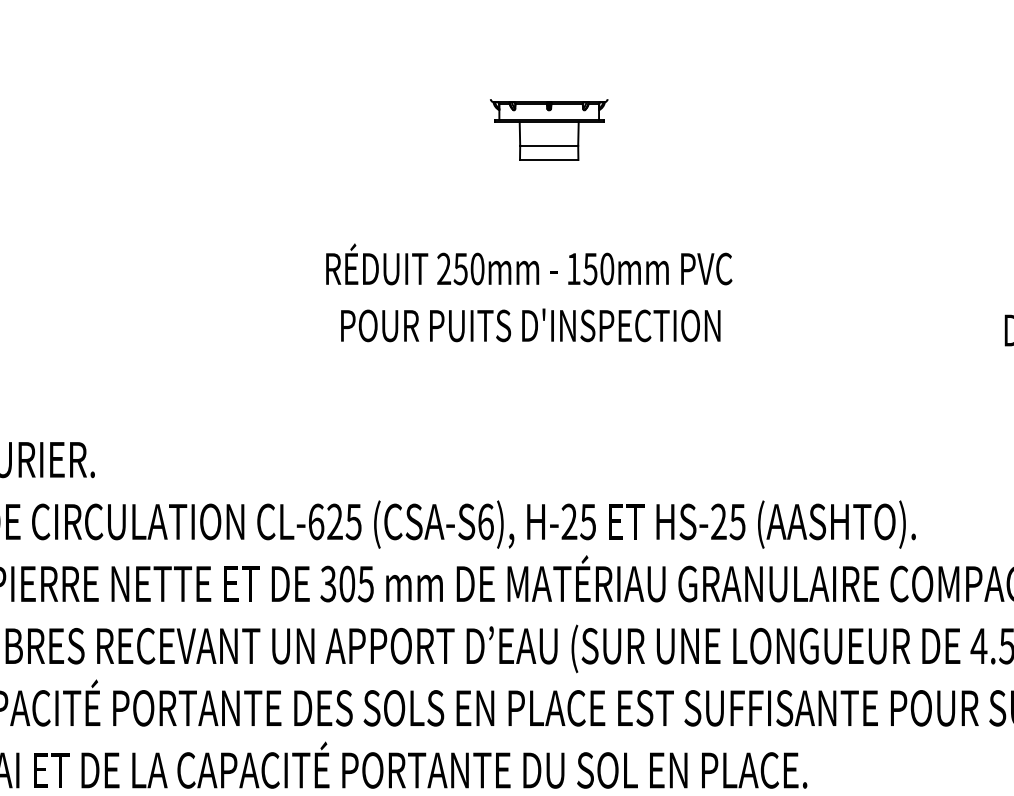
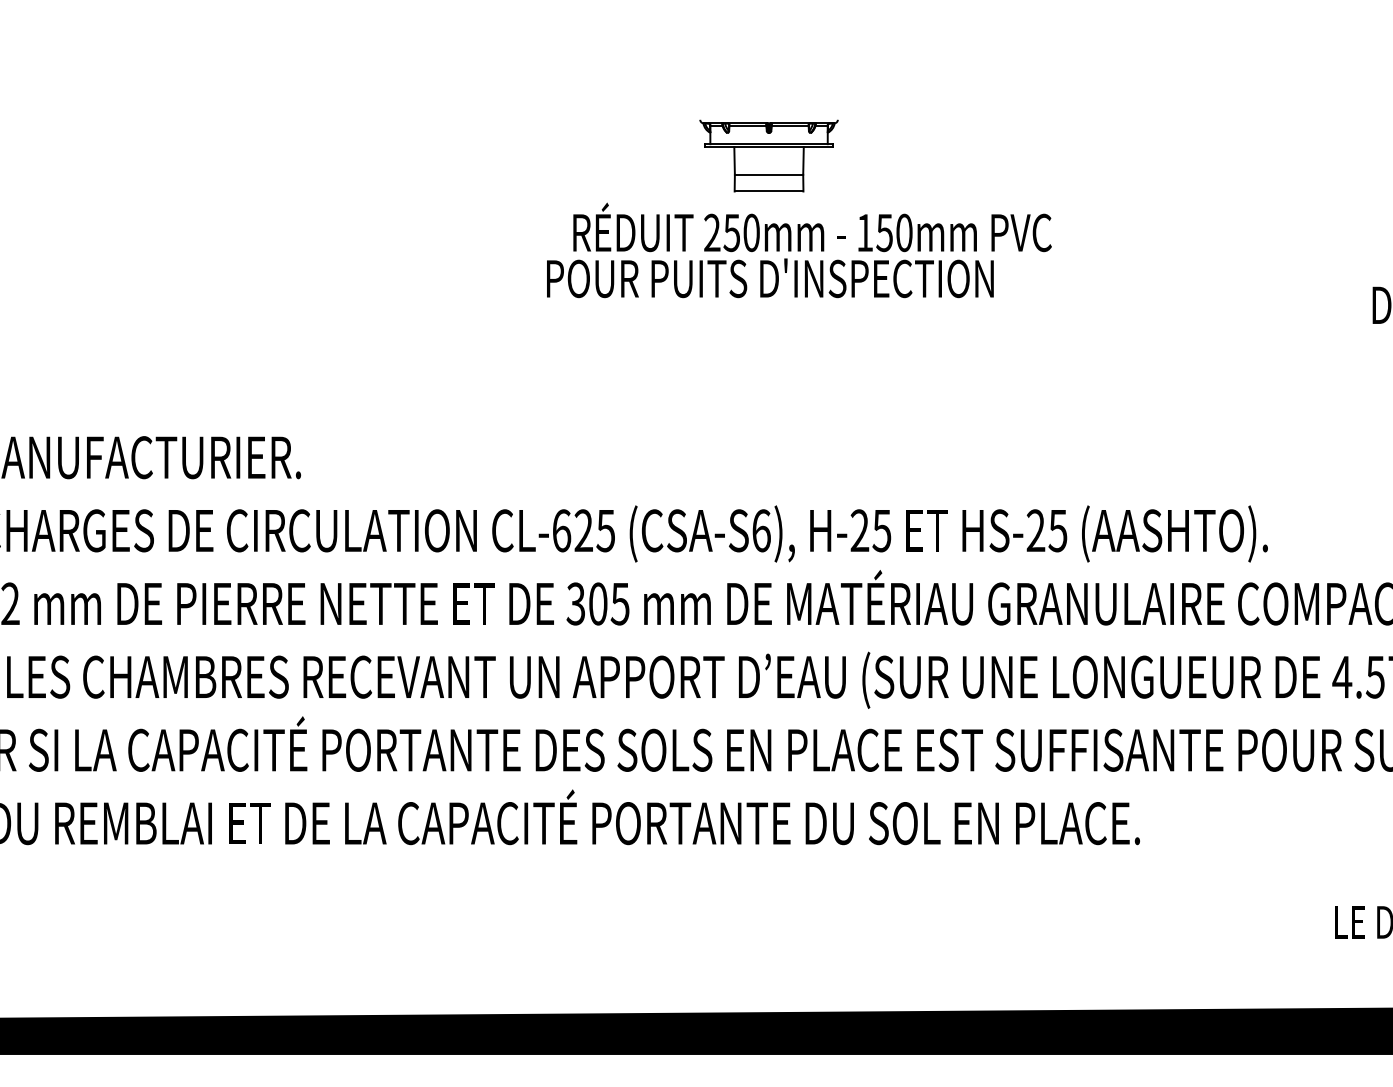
part: (548, 129) -> (768, 155), moved
text: (530, 325) -> (770, 278), moved

